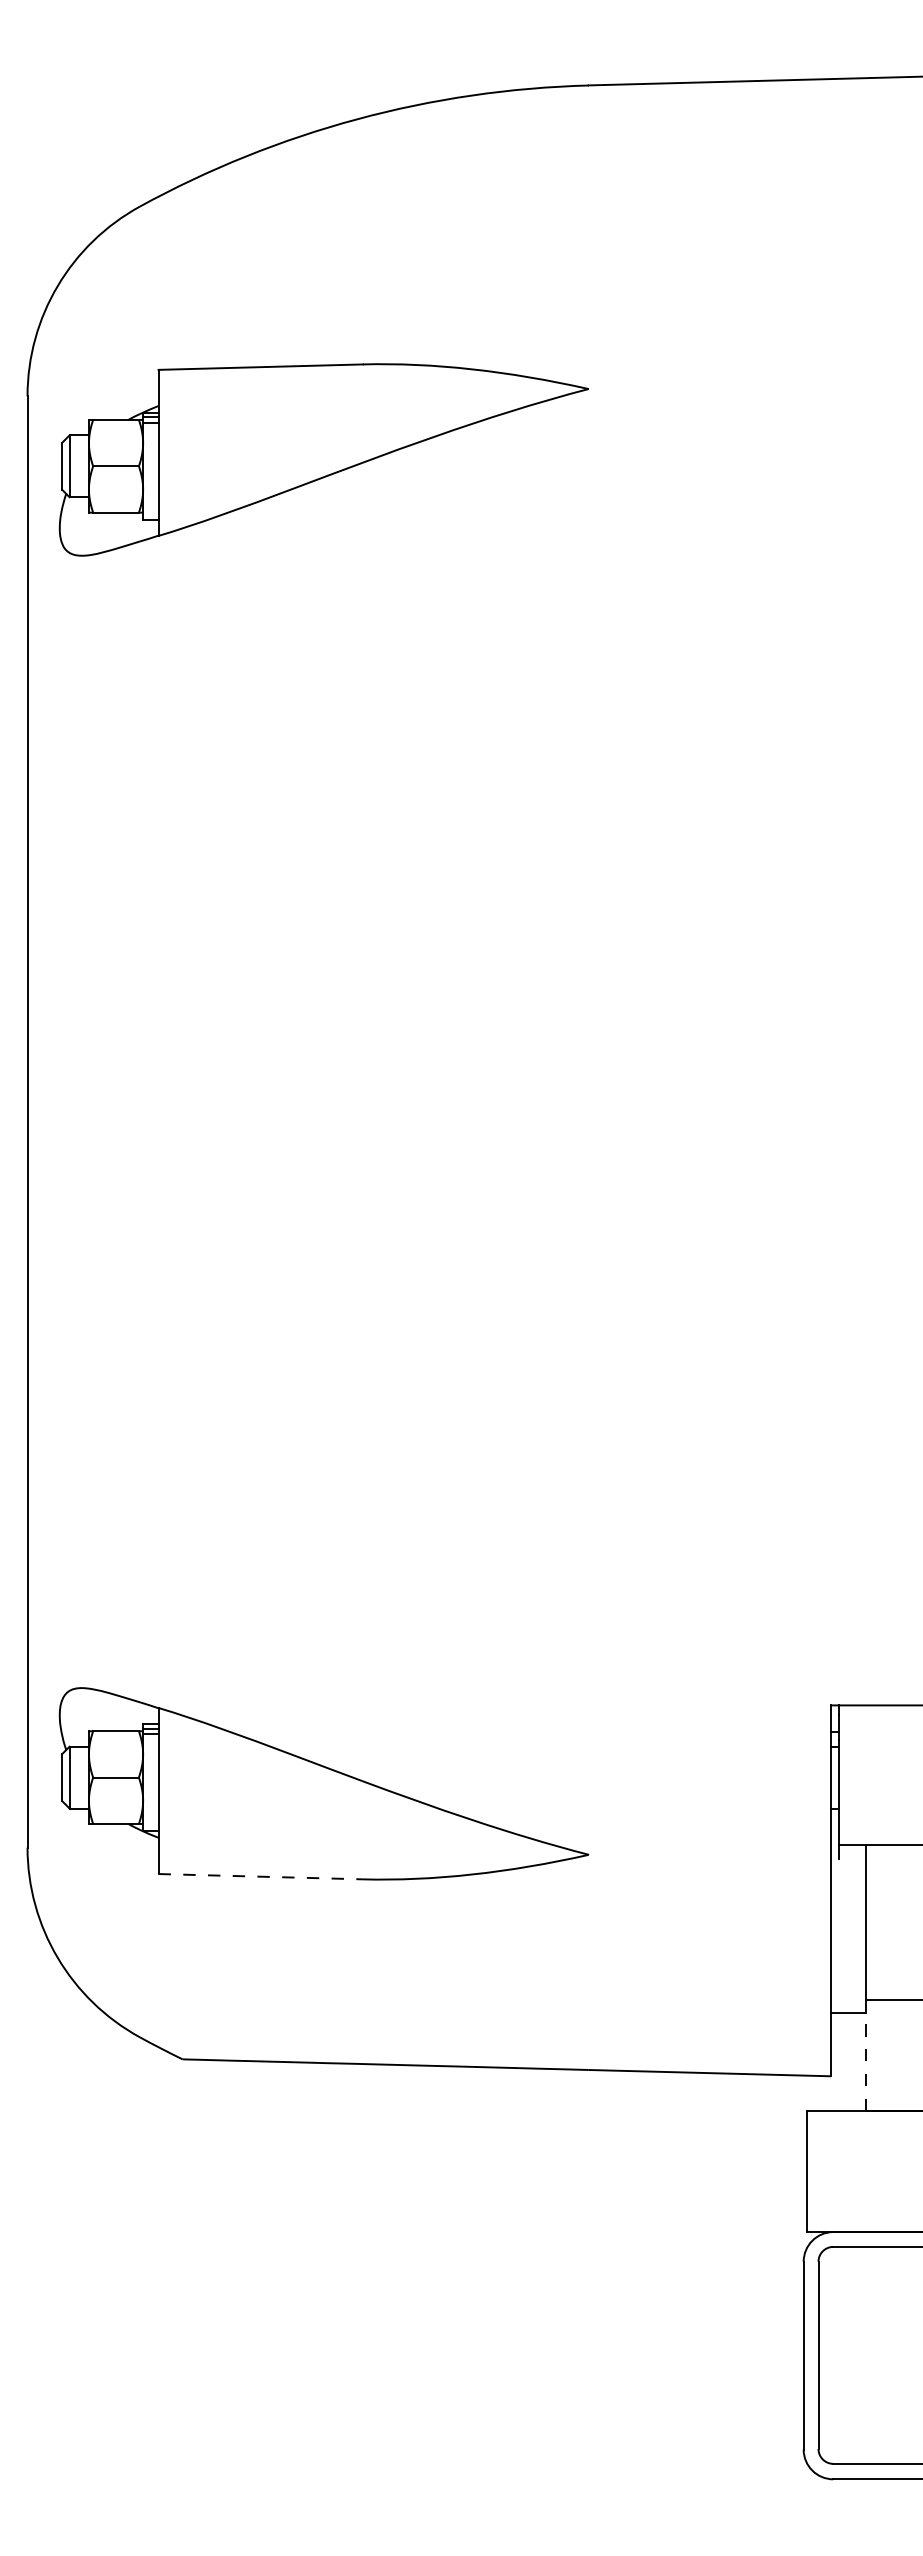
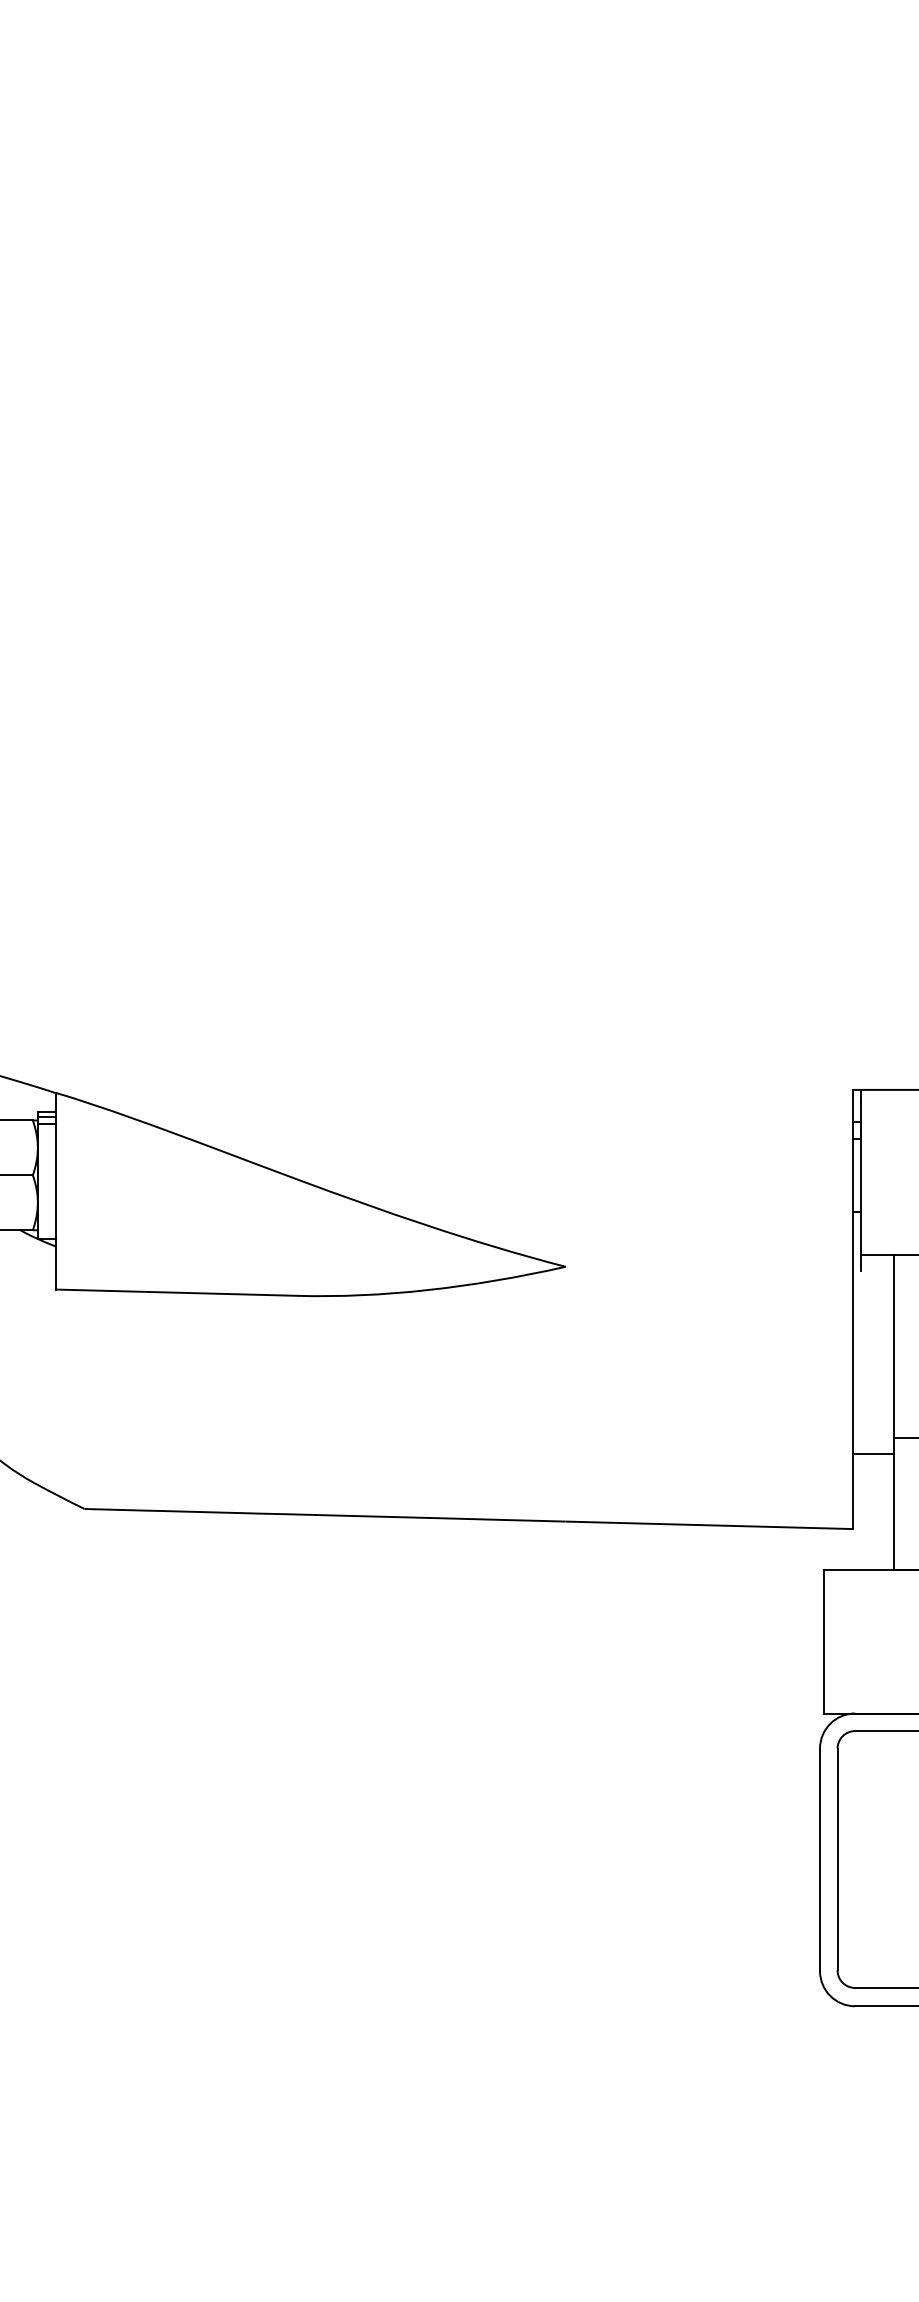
line: (261, 1876) -> (178, 1292), dashed -> solid
line: (865, 2055) -> (893, 1504), dashed -> solid

